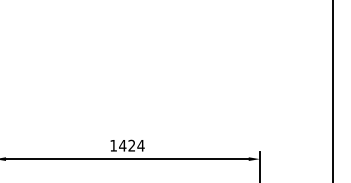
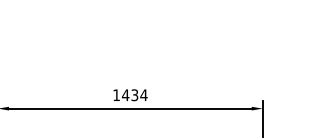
text: (131, 145) -> (134, 95), 1424 -> 1434

